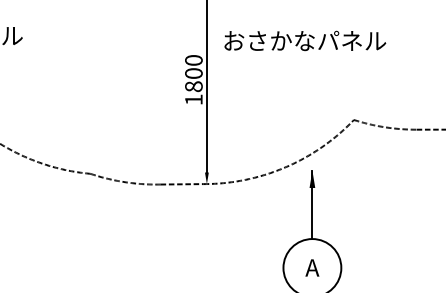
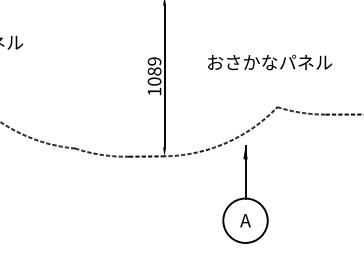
text: (305, 40) -> (270, 62), moved
text: (193, 73) -> (154, 71), 1800 -> 1089

